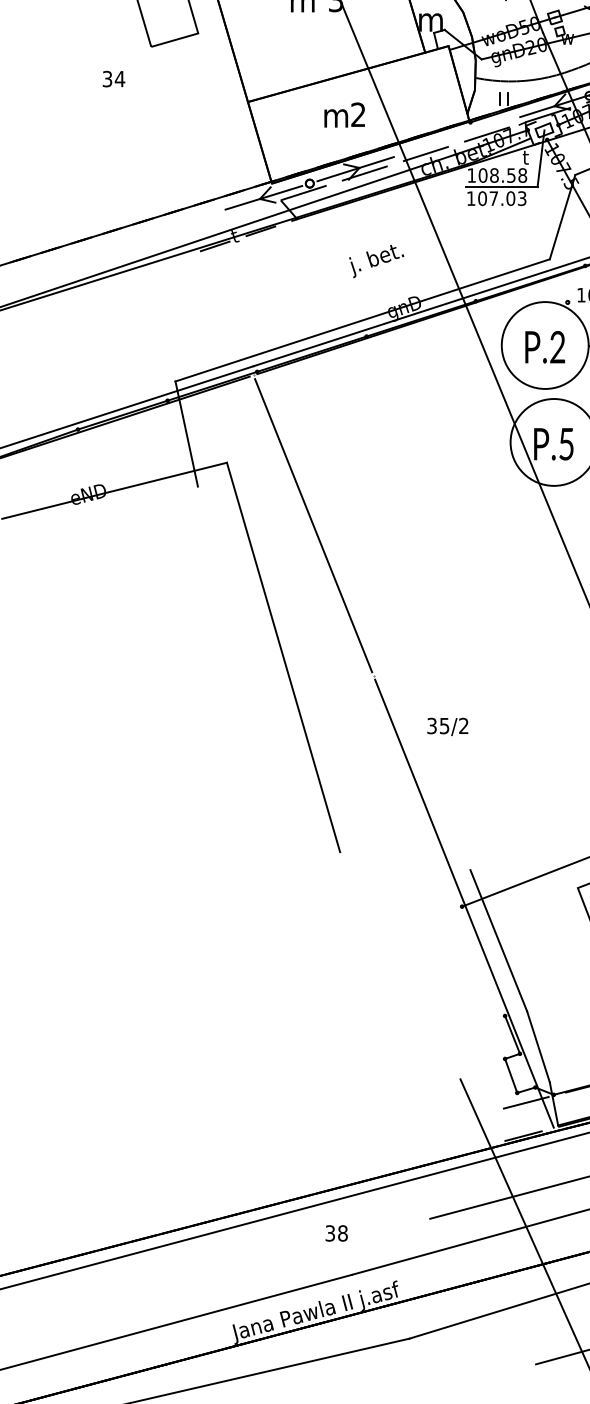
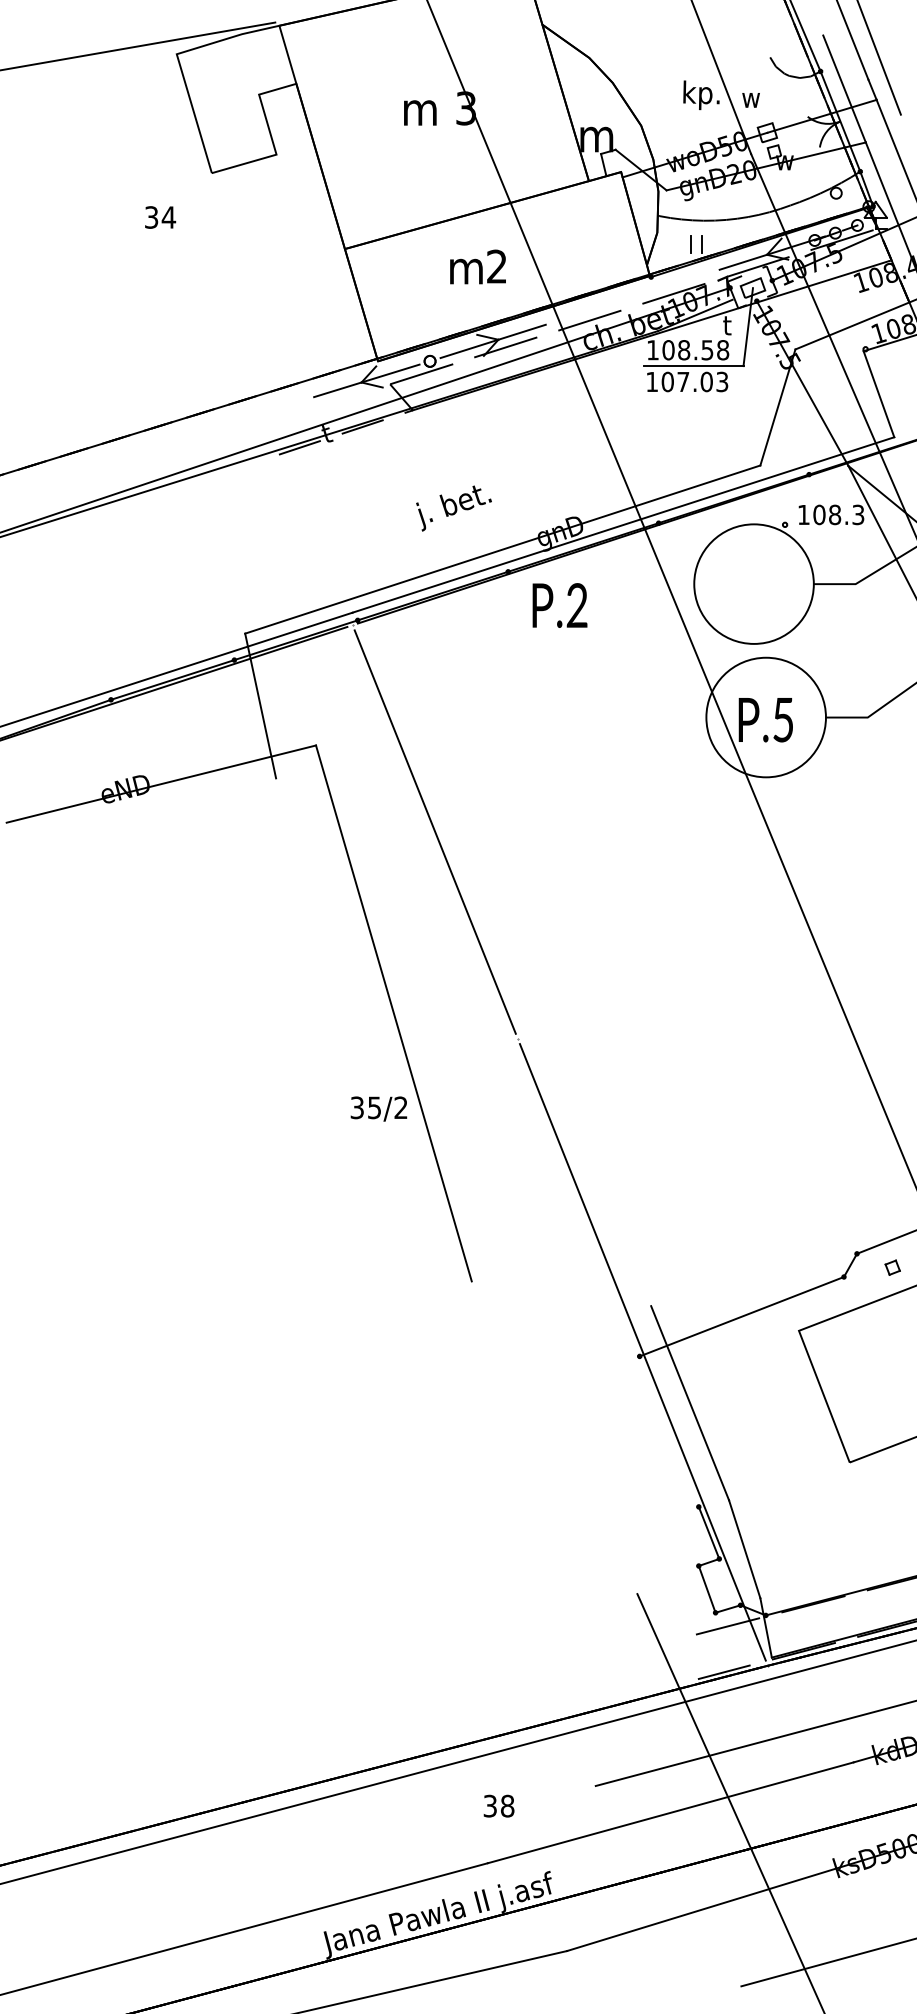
text: (376, 261) -> (453, 508), moved
text: (544, 347) -> (559, 605), moved
text: (447, 726) -> (378, 1108), moved
text: (336, 1232) -> (498, 1805), moved

